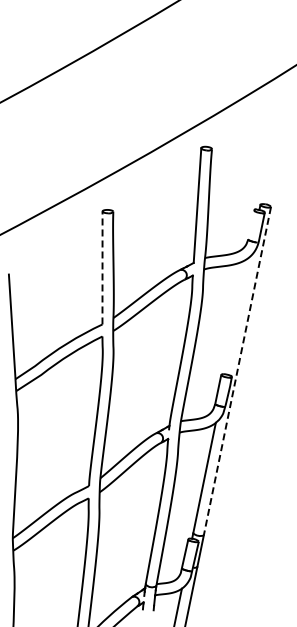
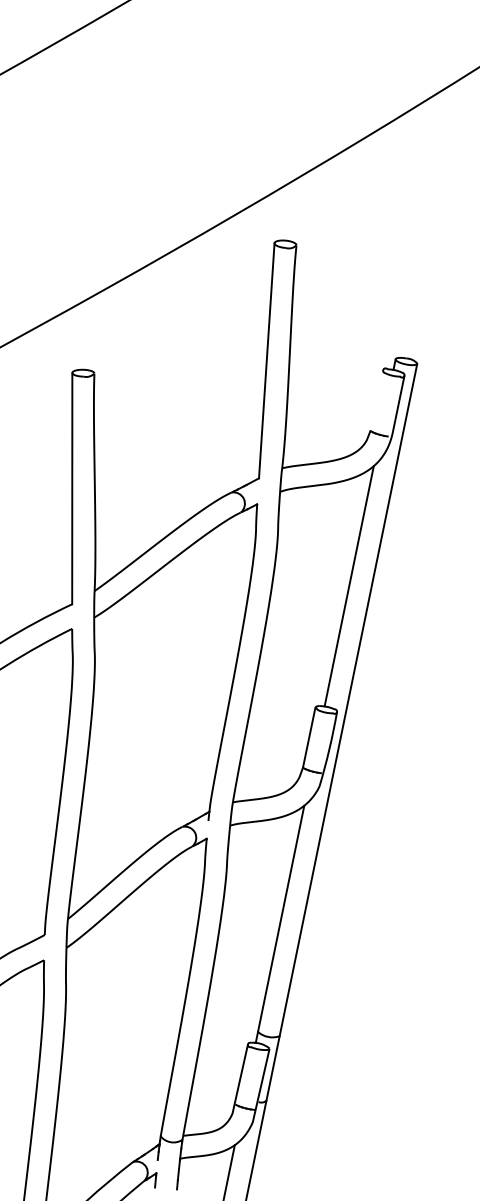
line: (102, 267) -> (72, 487), dashed -> solid
line: (237, 315) -> (348, 585), added
line: (237, 371) -> (348, 700), dashed -> solid

